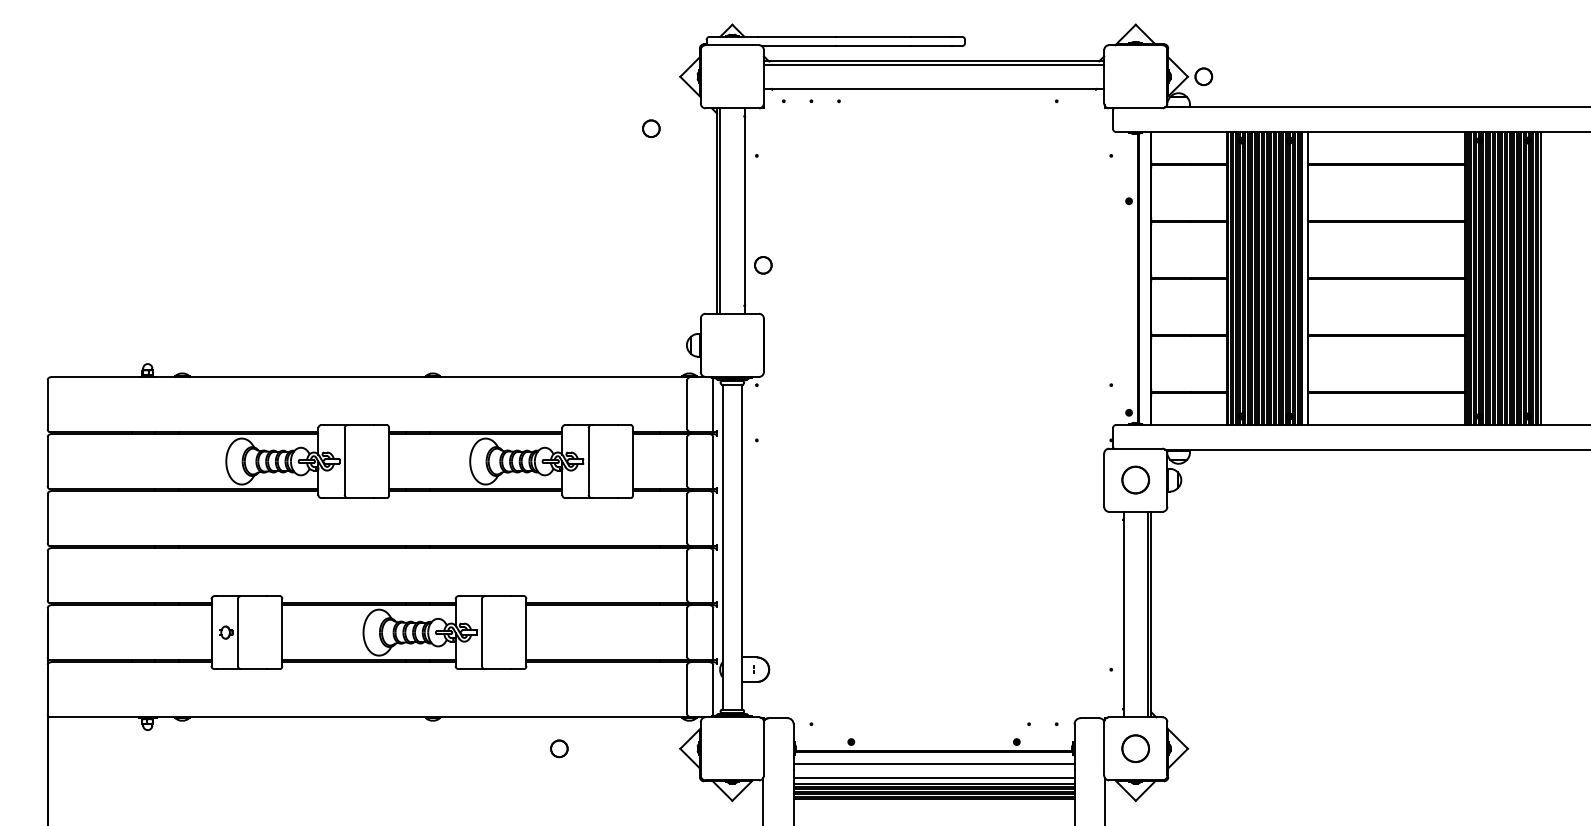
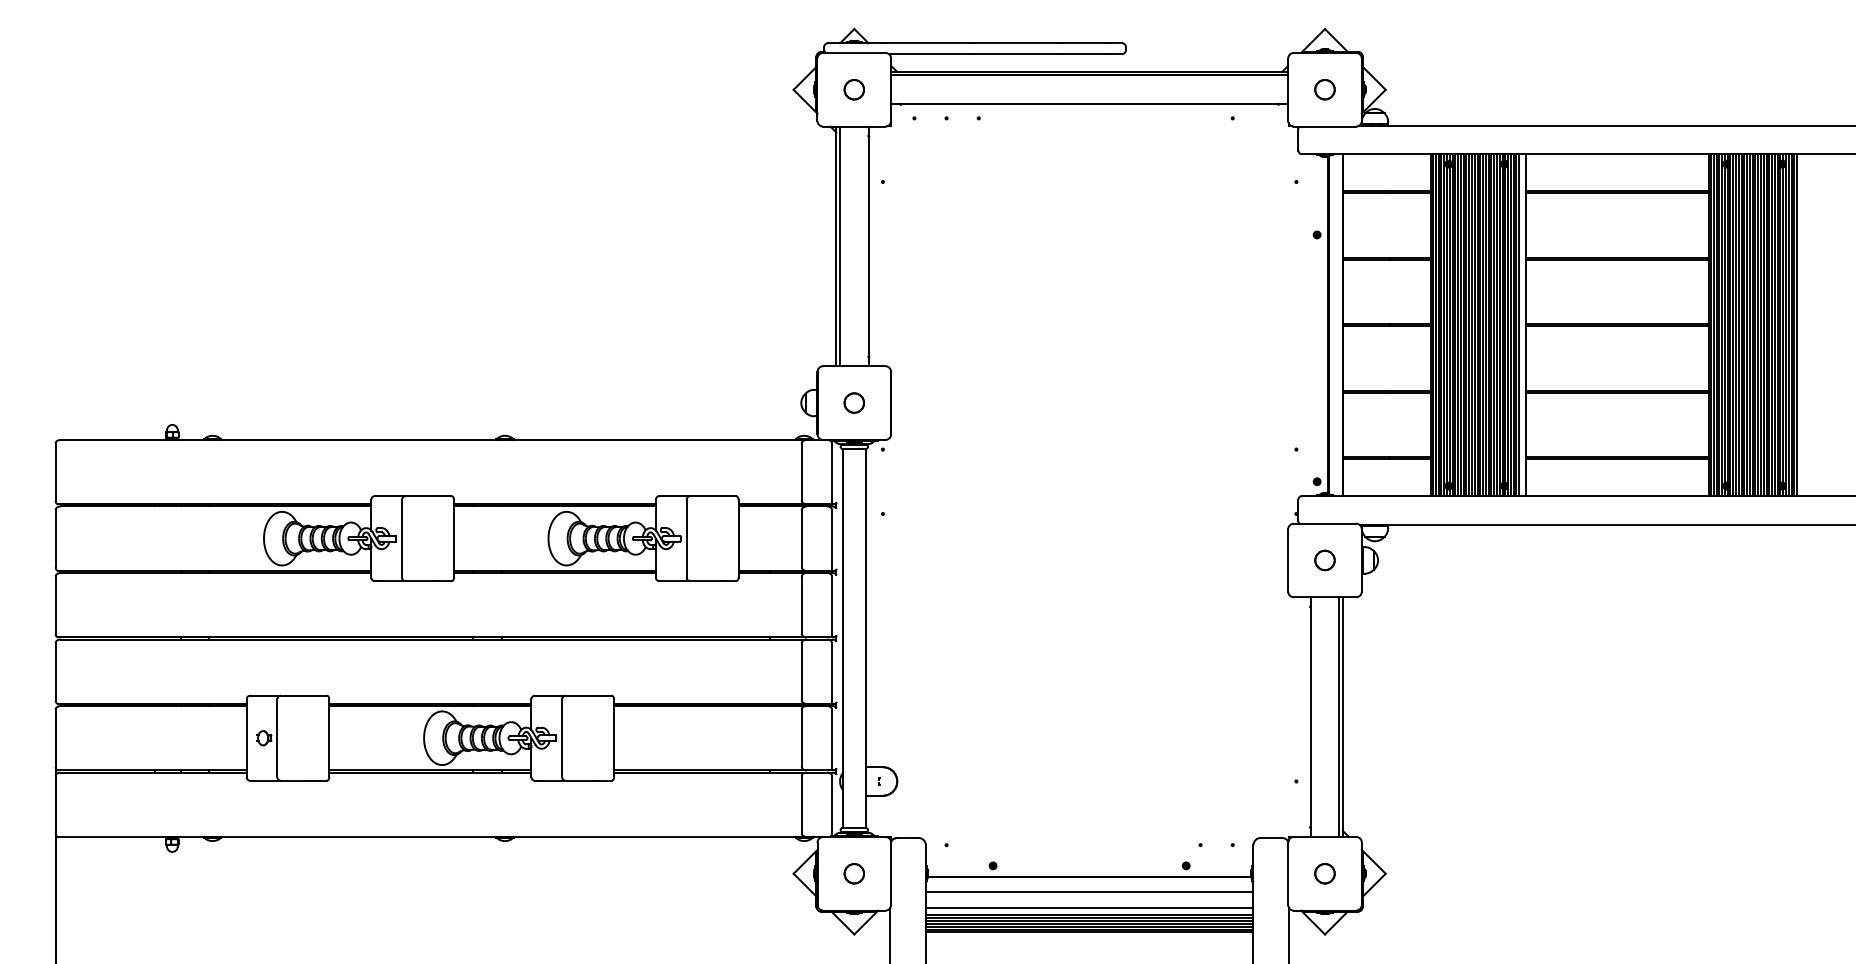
part: (1203, 76) -> (1324, 89), moved
part: (651, 128) -> (854, 89), moved
circle: (763, 265) -> (854, 403), moved
part: (1135, 480) -> (1324, 560), size x0.62
part: (559, 748) -> (854, 873), moved
part: (1135, 748) -> (1324, 873), size x0.62

